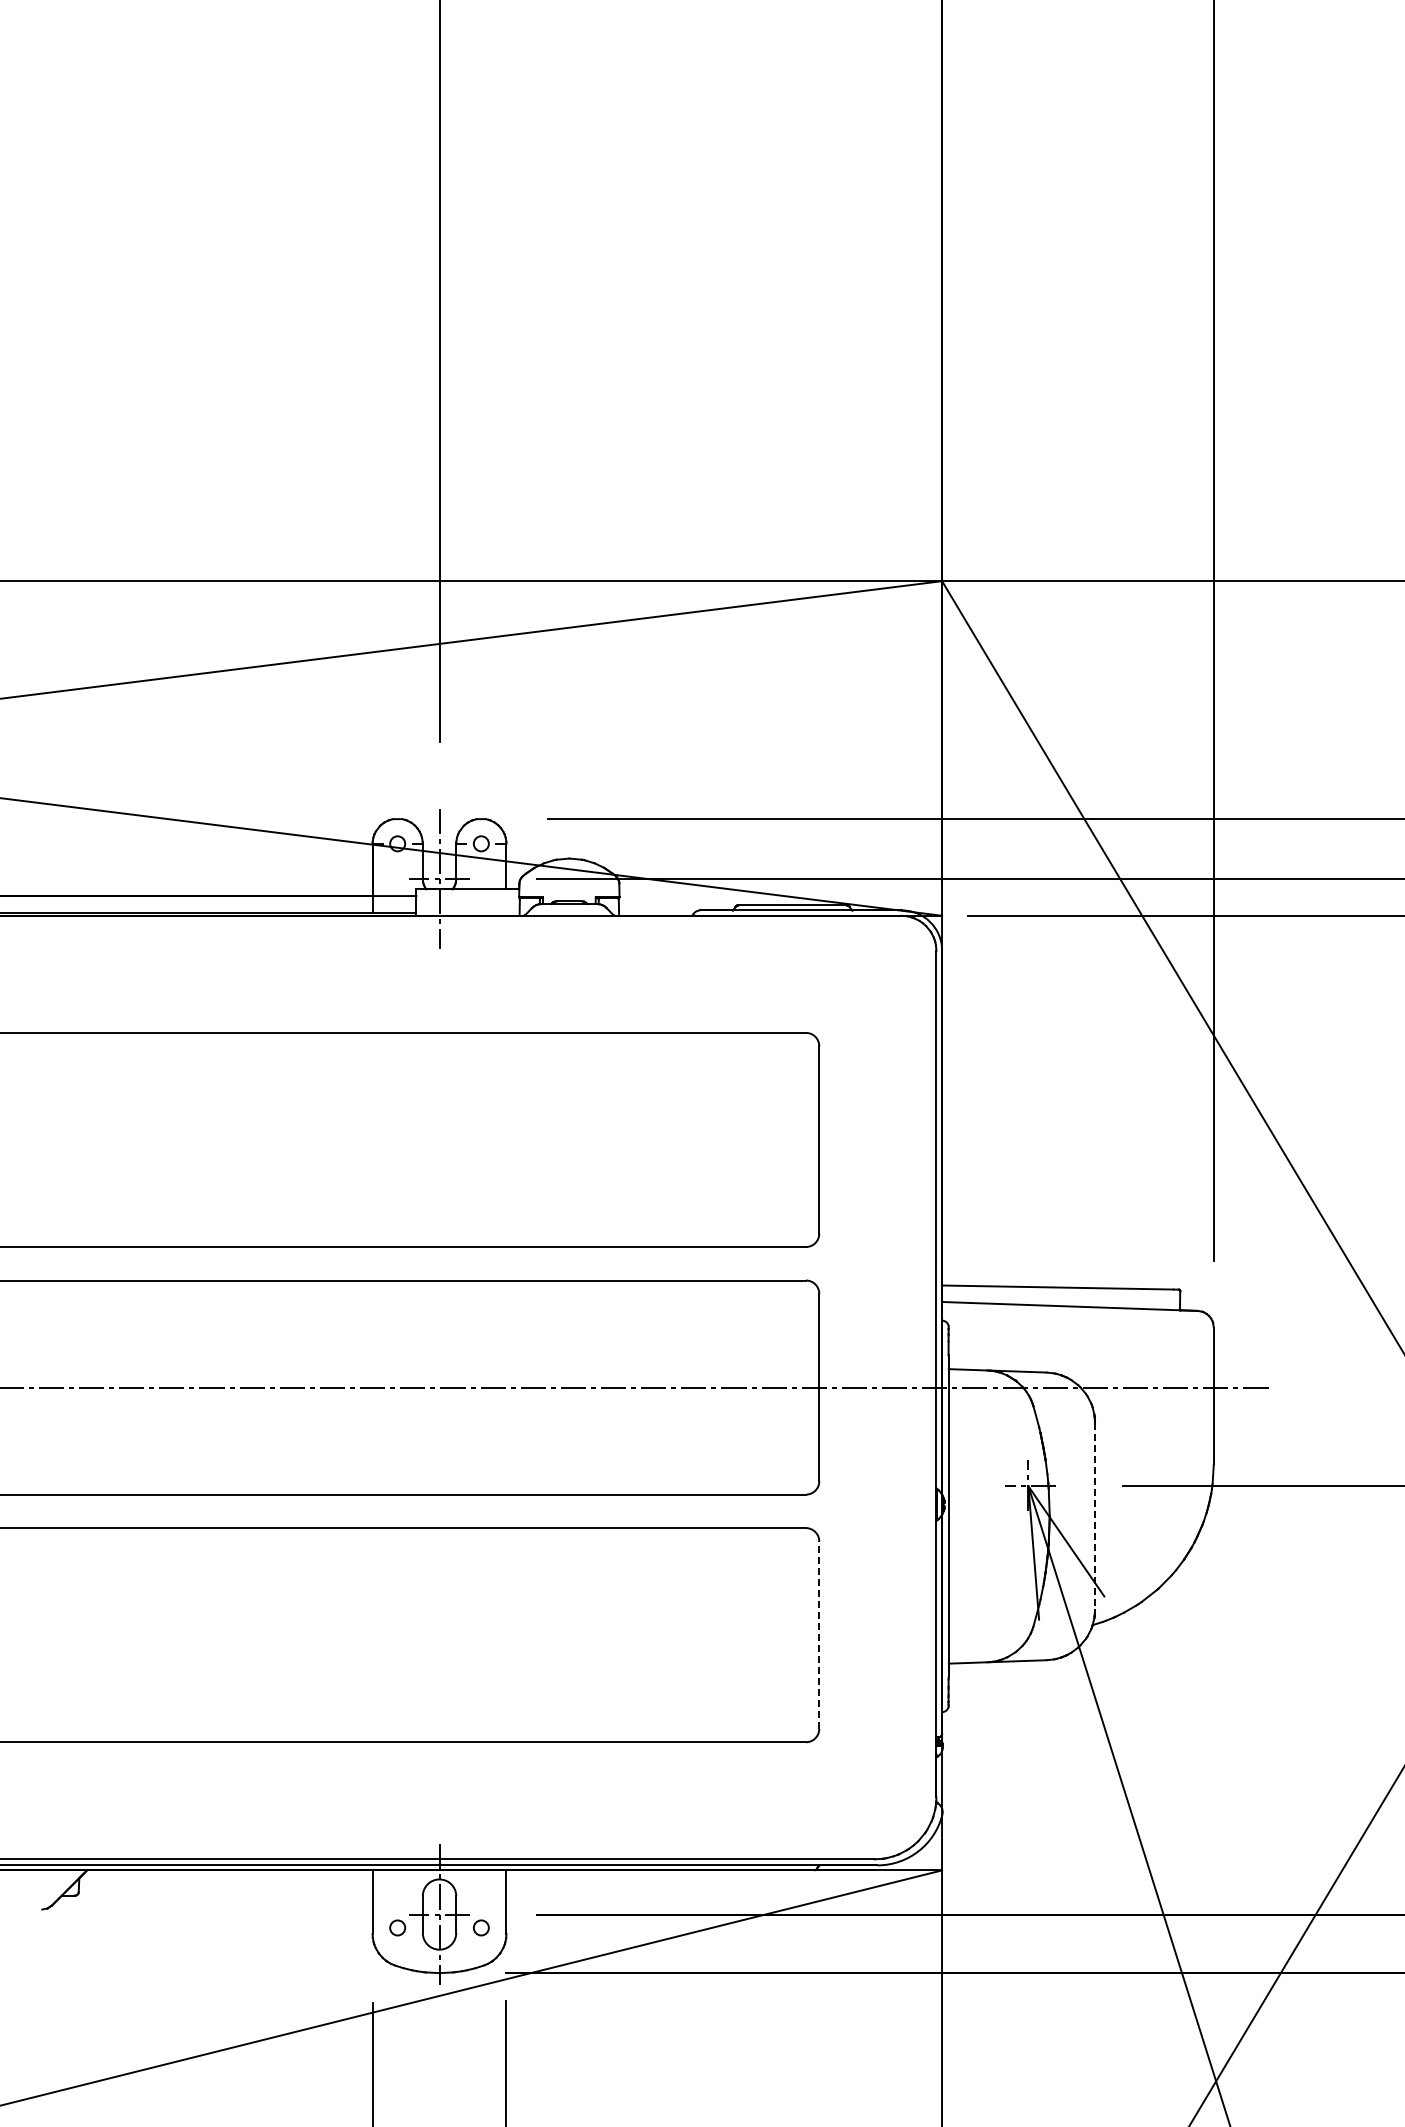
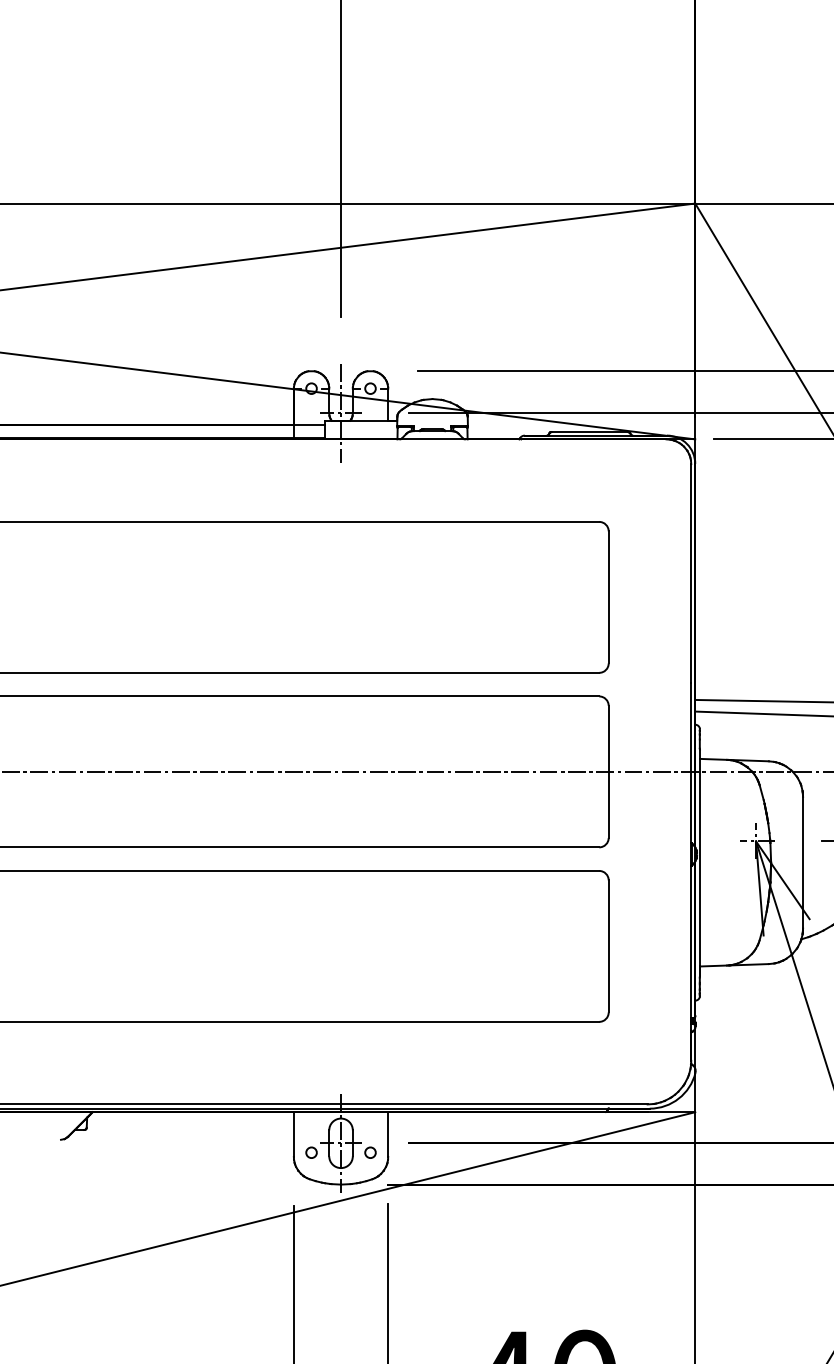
line: (1095, 1516) -> (803, 862), dashed -> solid
line: (819, 1635) -> (608, 946), dashed -> solid

